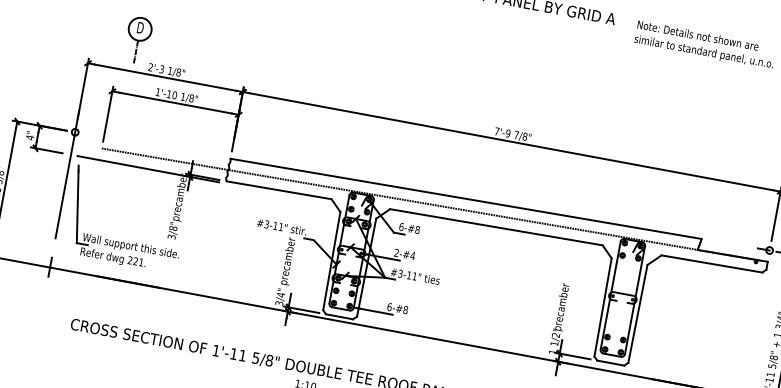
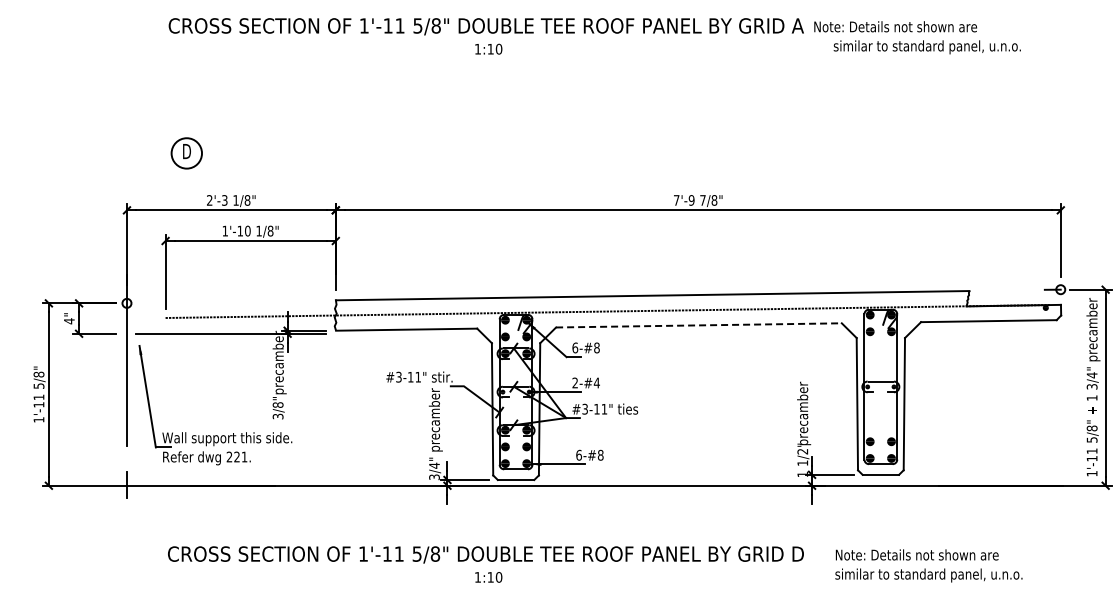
text: (698, 35) -> (895, 26), moved
line: (135, 52) -> (186, 184), removed
line: (496, 227) -> (698, 325), solid -> dashed

